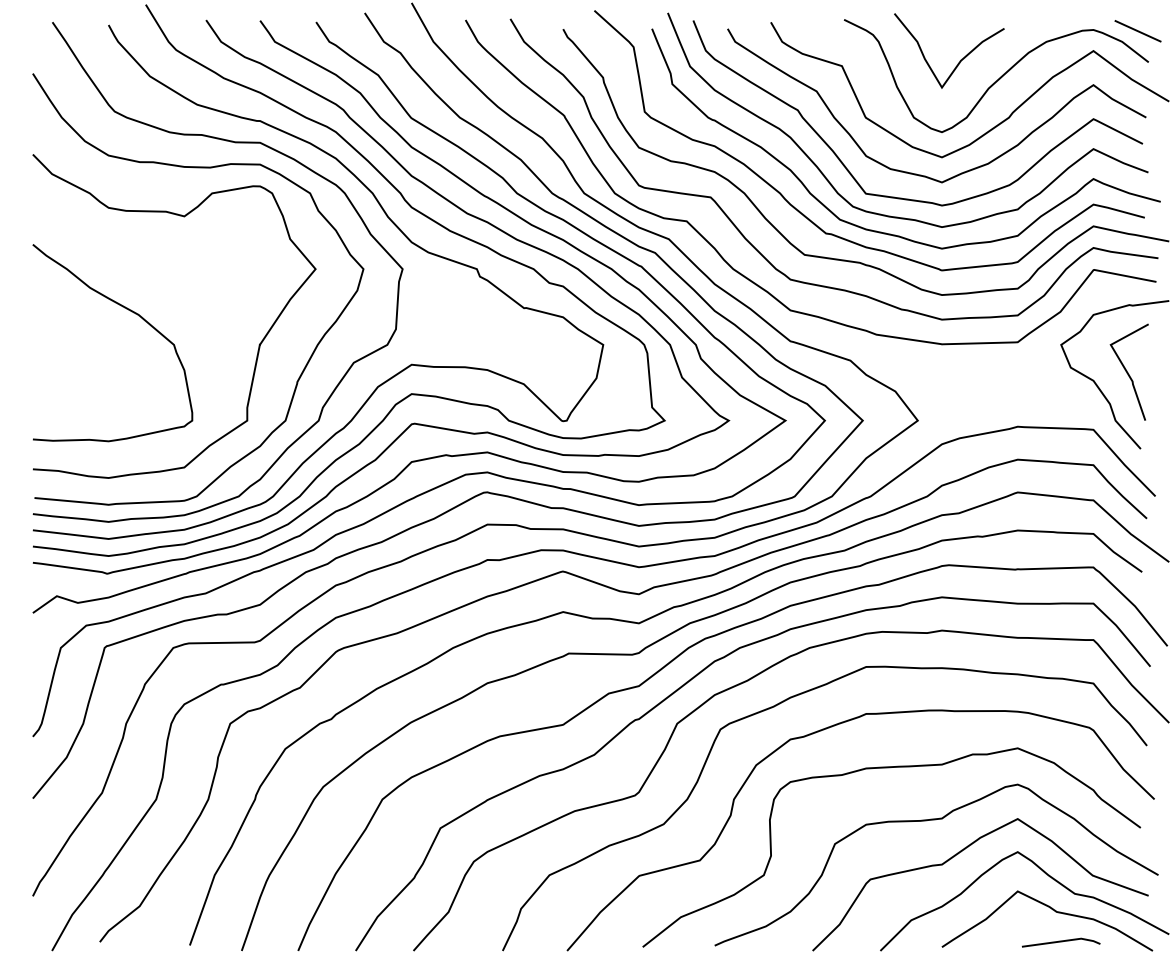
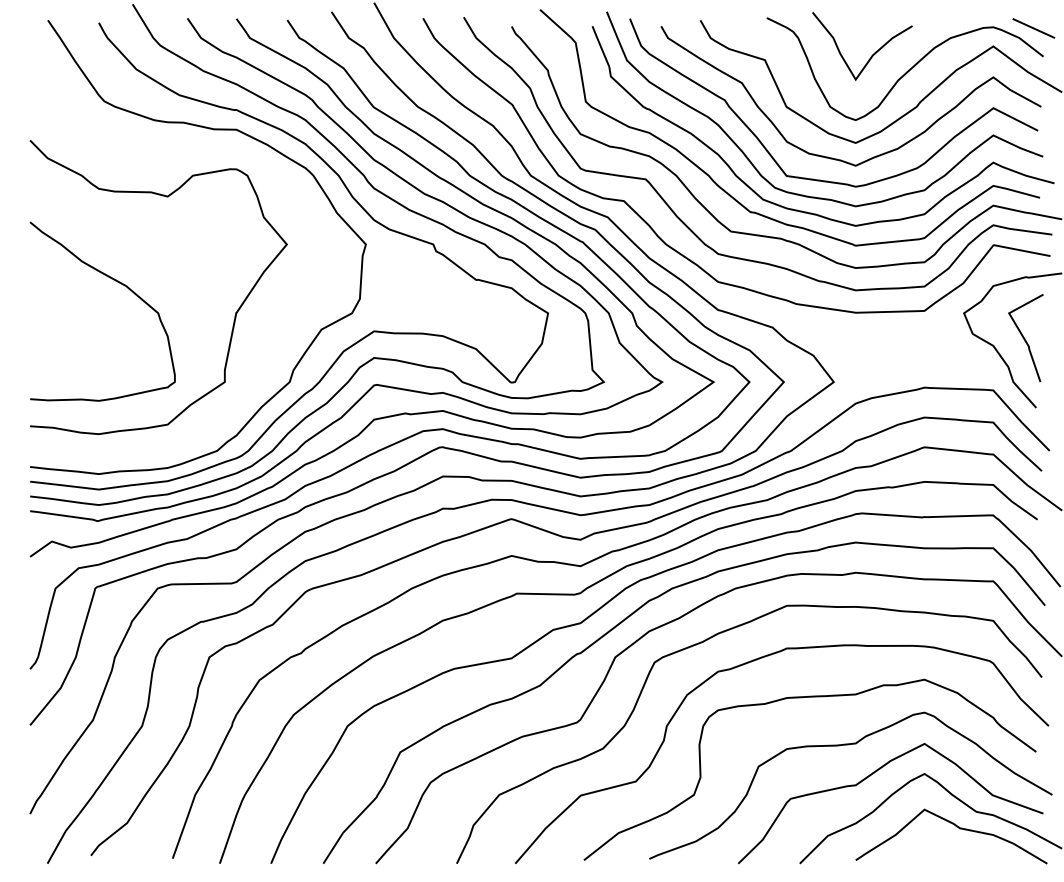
curve: (198, 168) -> (180, 153), removed
line: (1061, 942) -> (964, 856), removed

